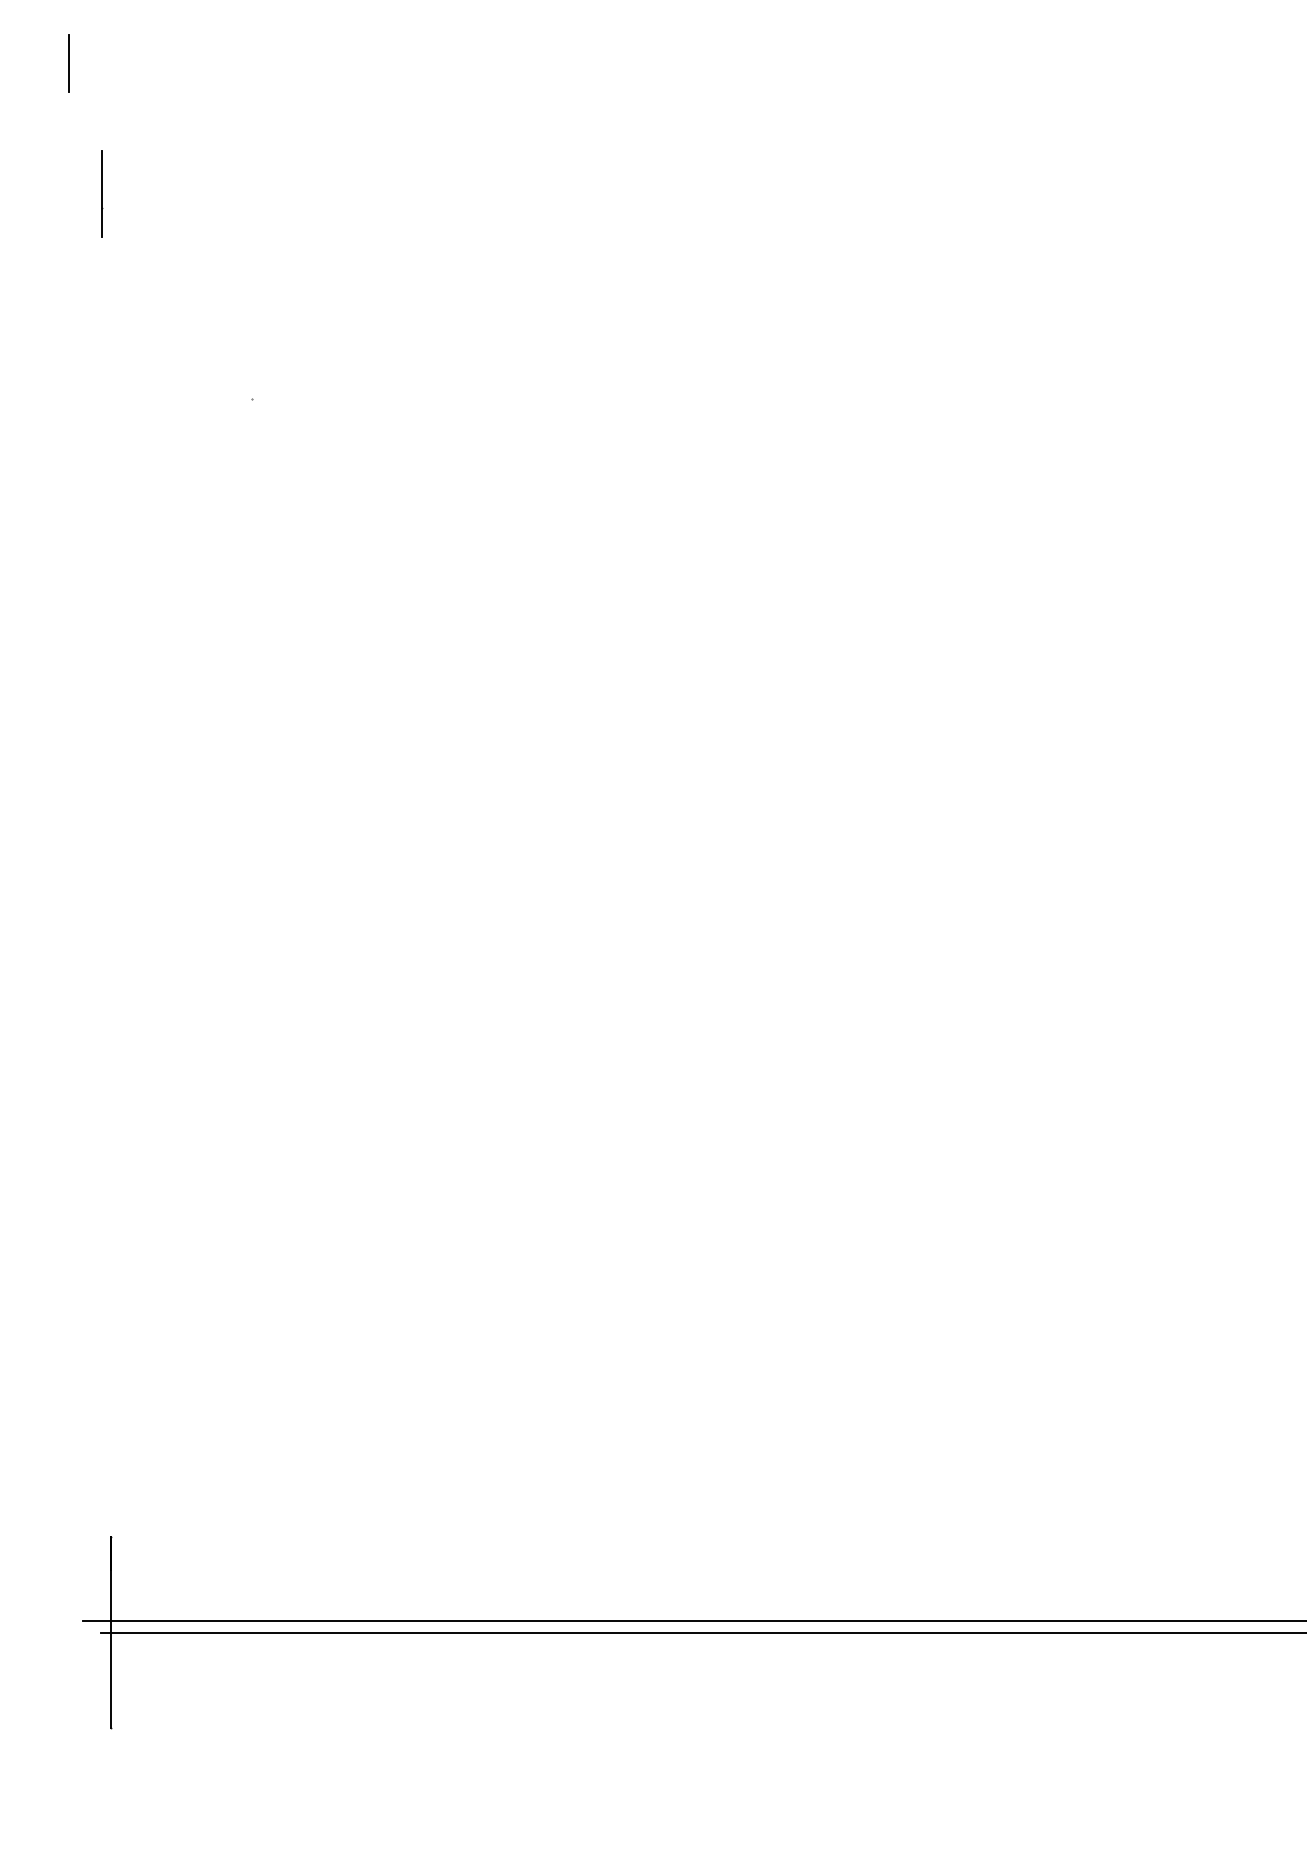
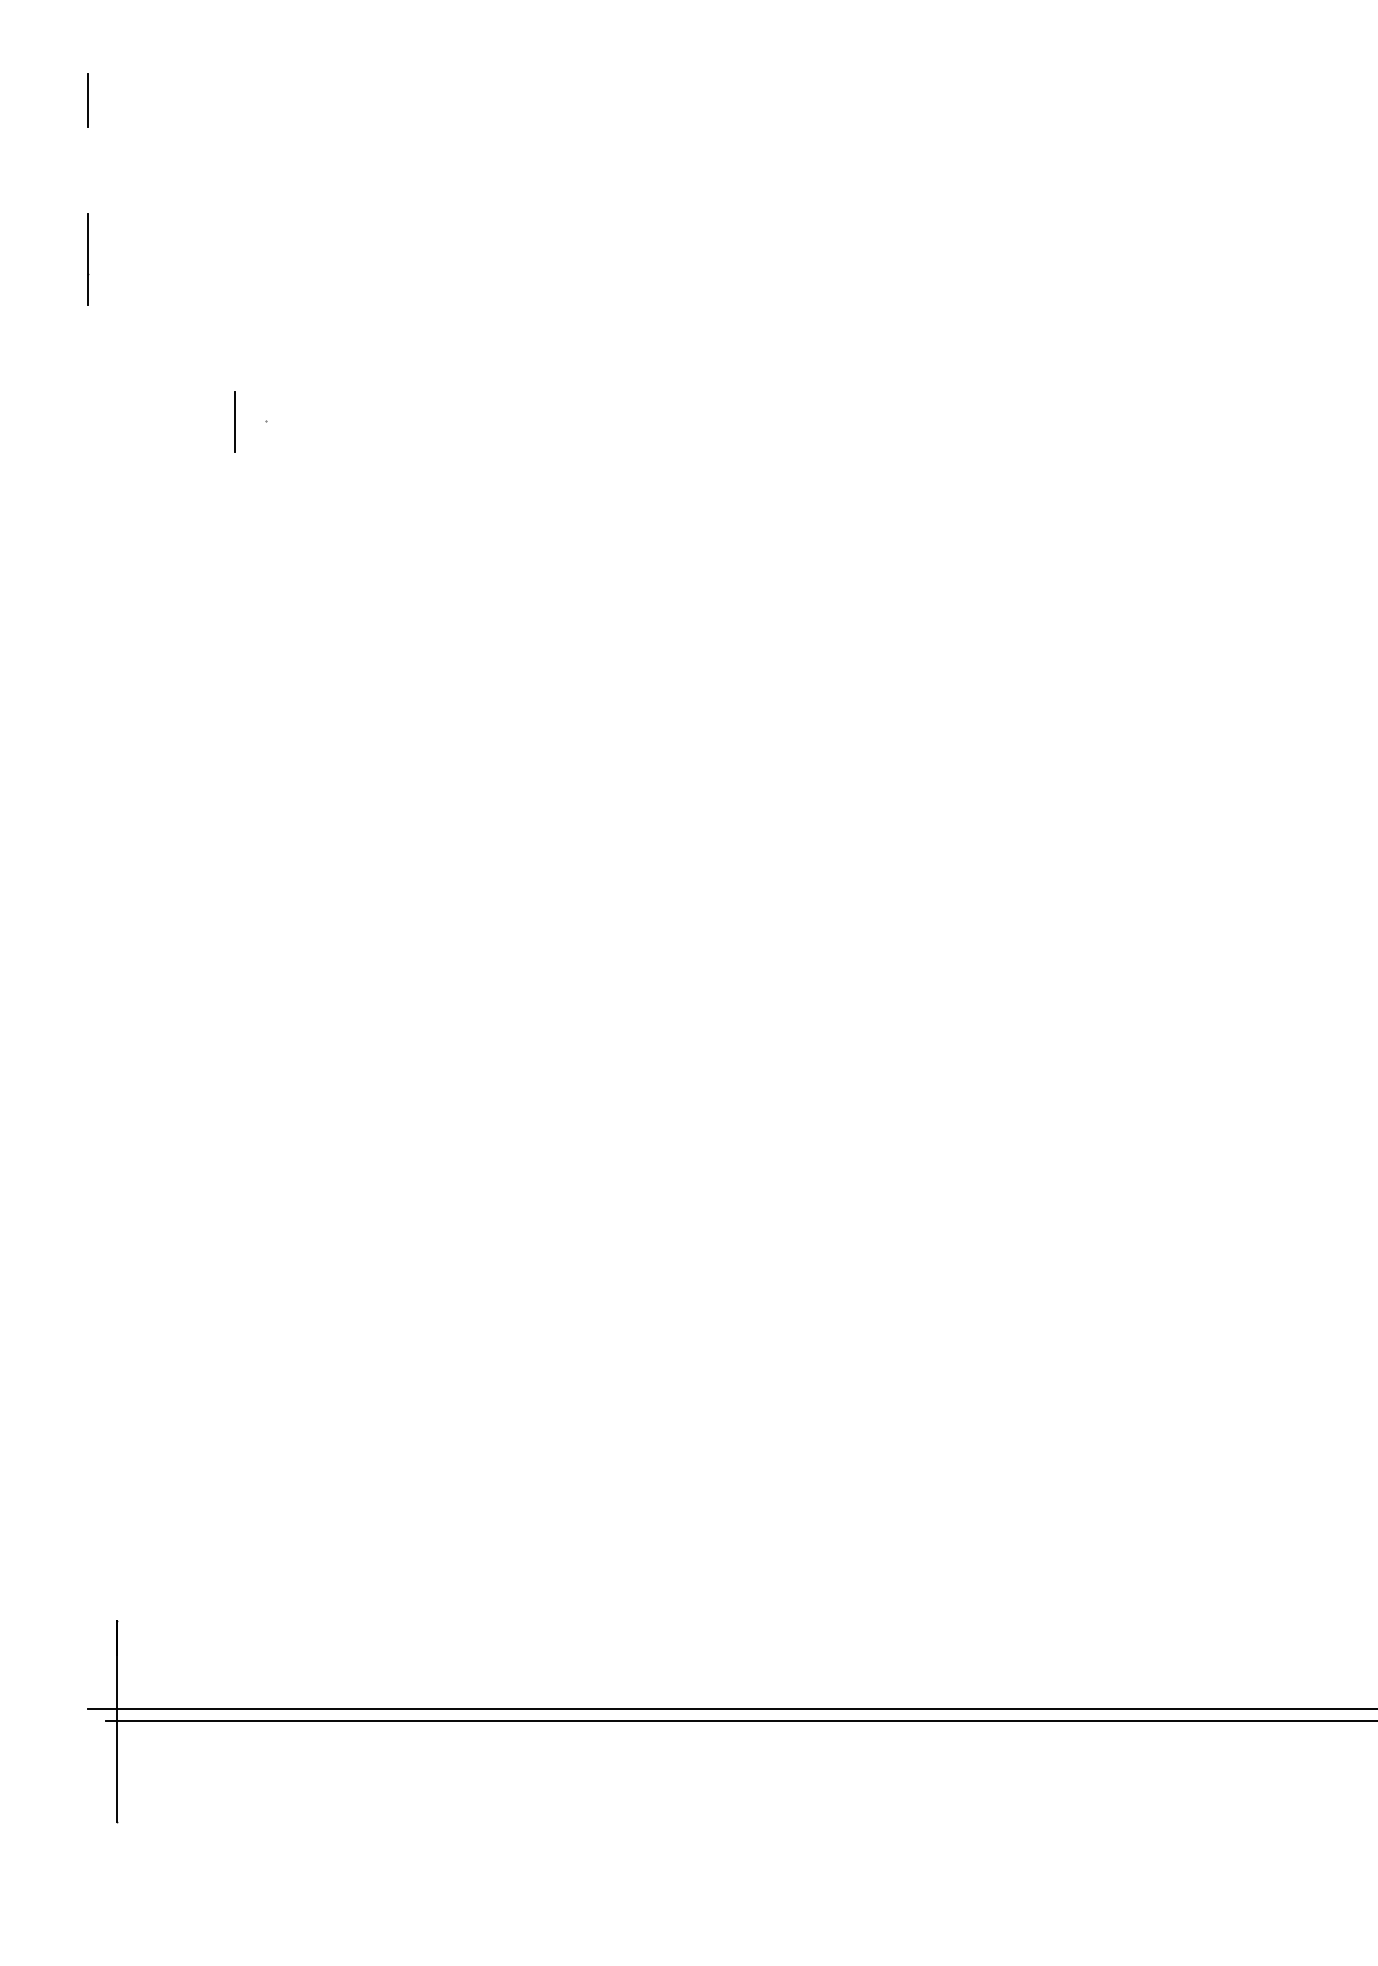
line: (68, 63) -> (234, 421), moved
line: (82, 94) -> (87, 99), added
line: (102, 194) -> (88, 259), moved

